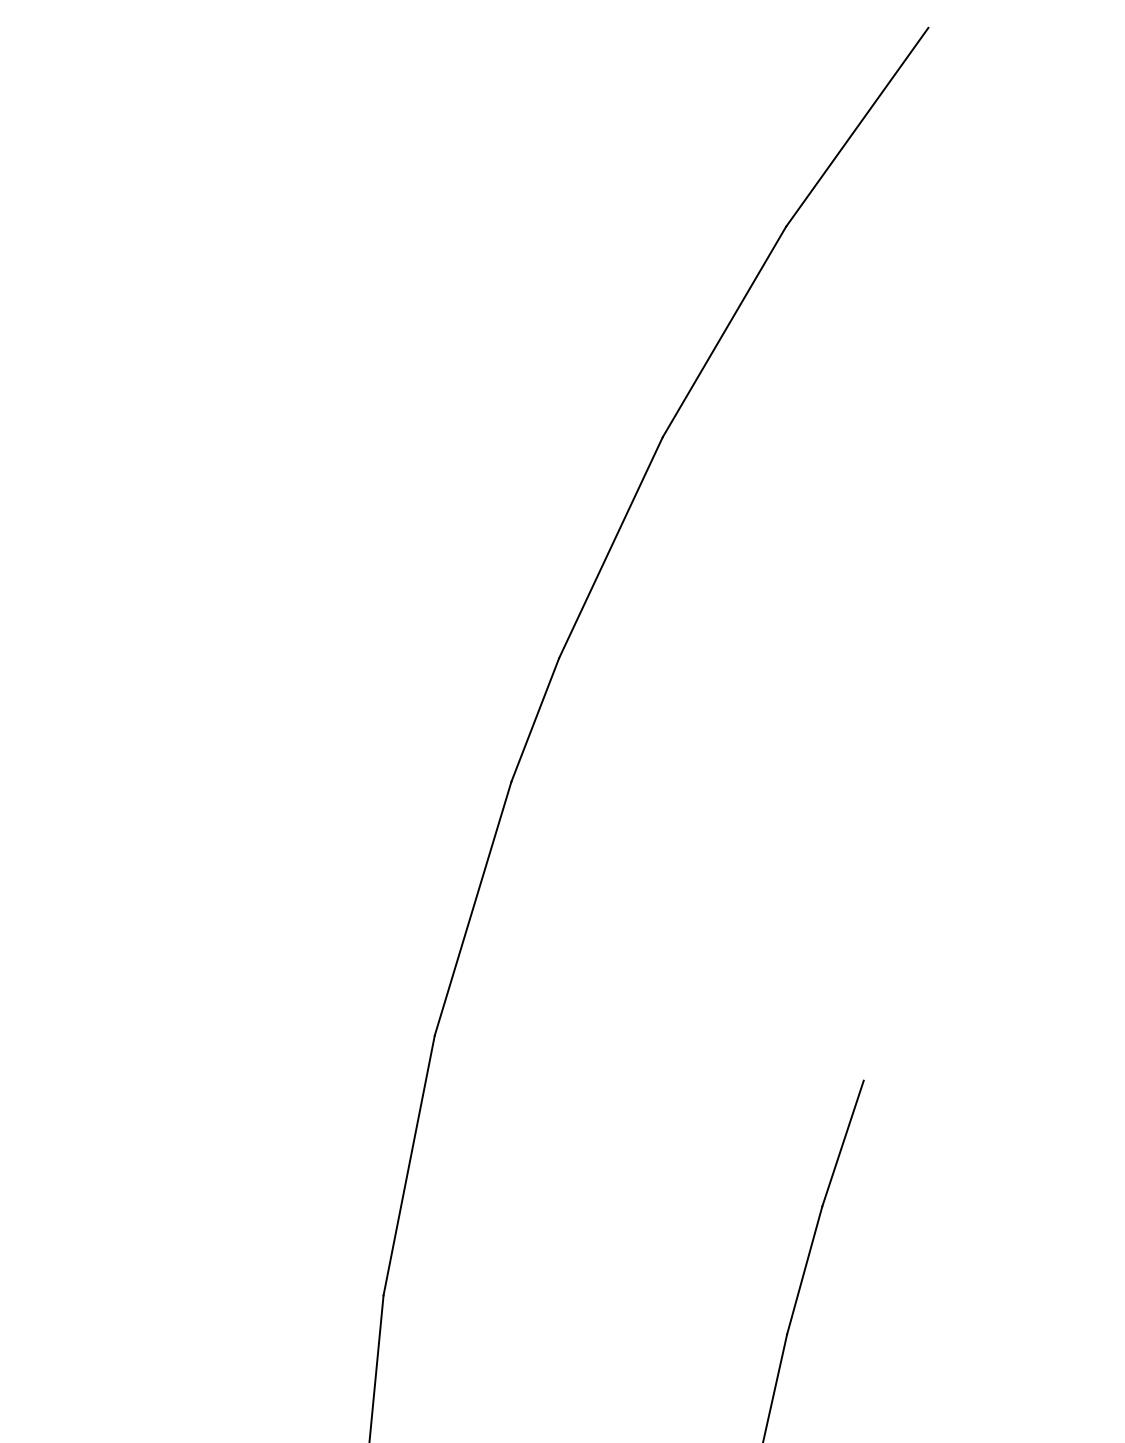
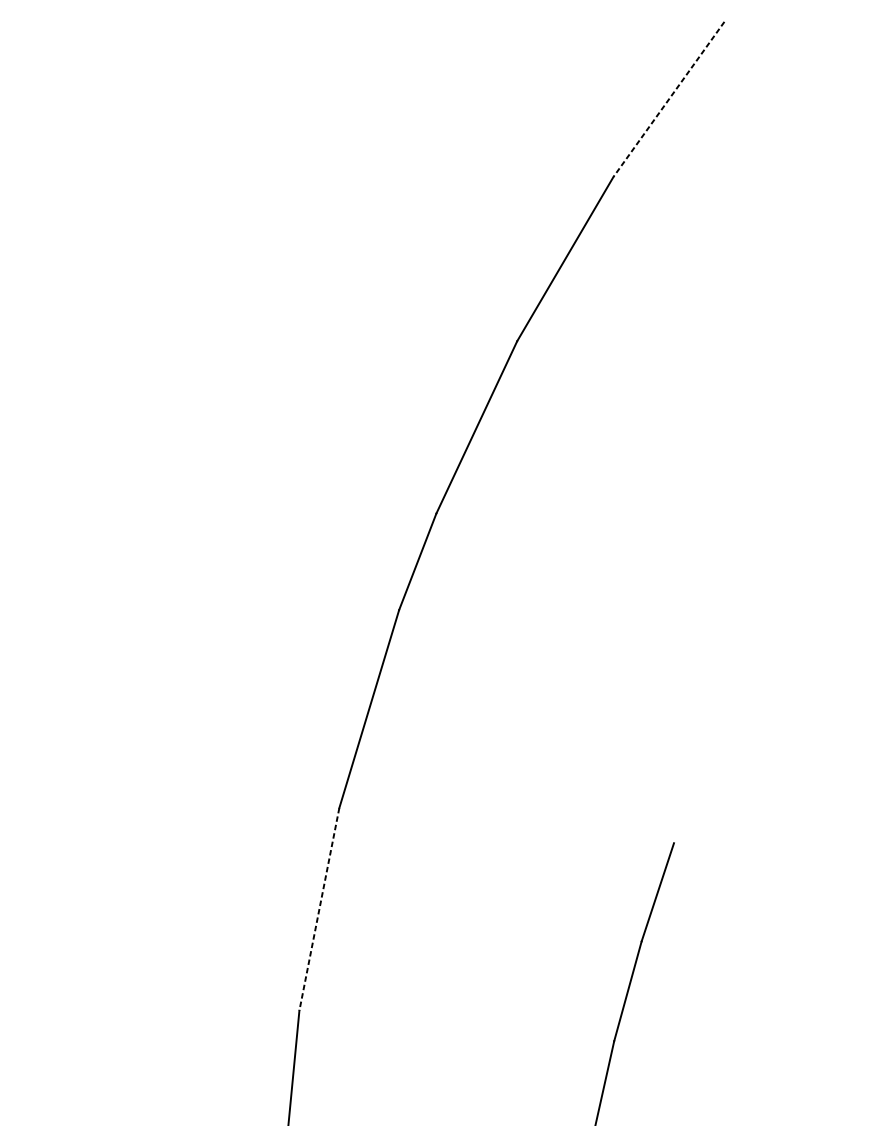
line: (857, 127) -> (669, 99), solid -> dashed
line: (409, 1166) -> (319, 910), solid -> dashed

